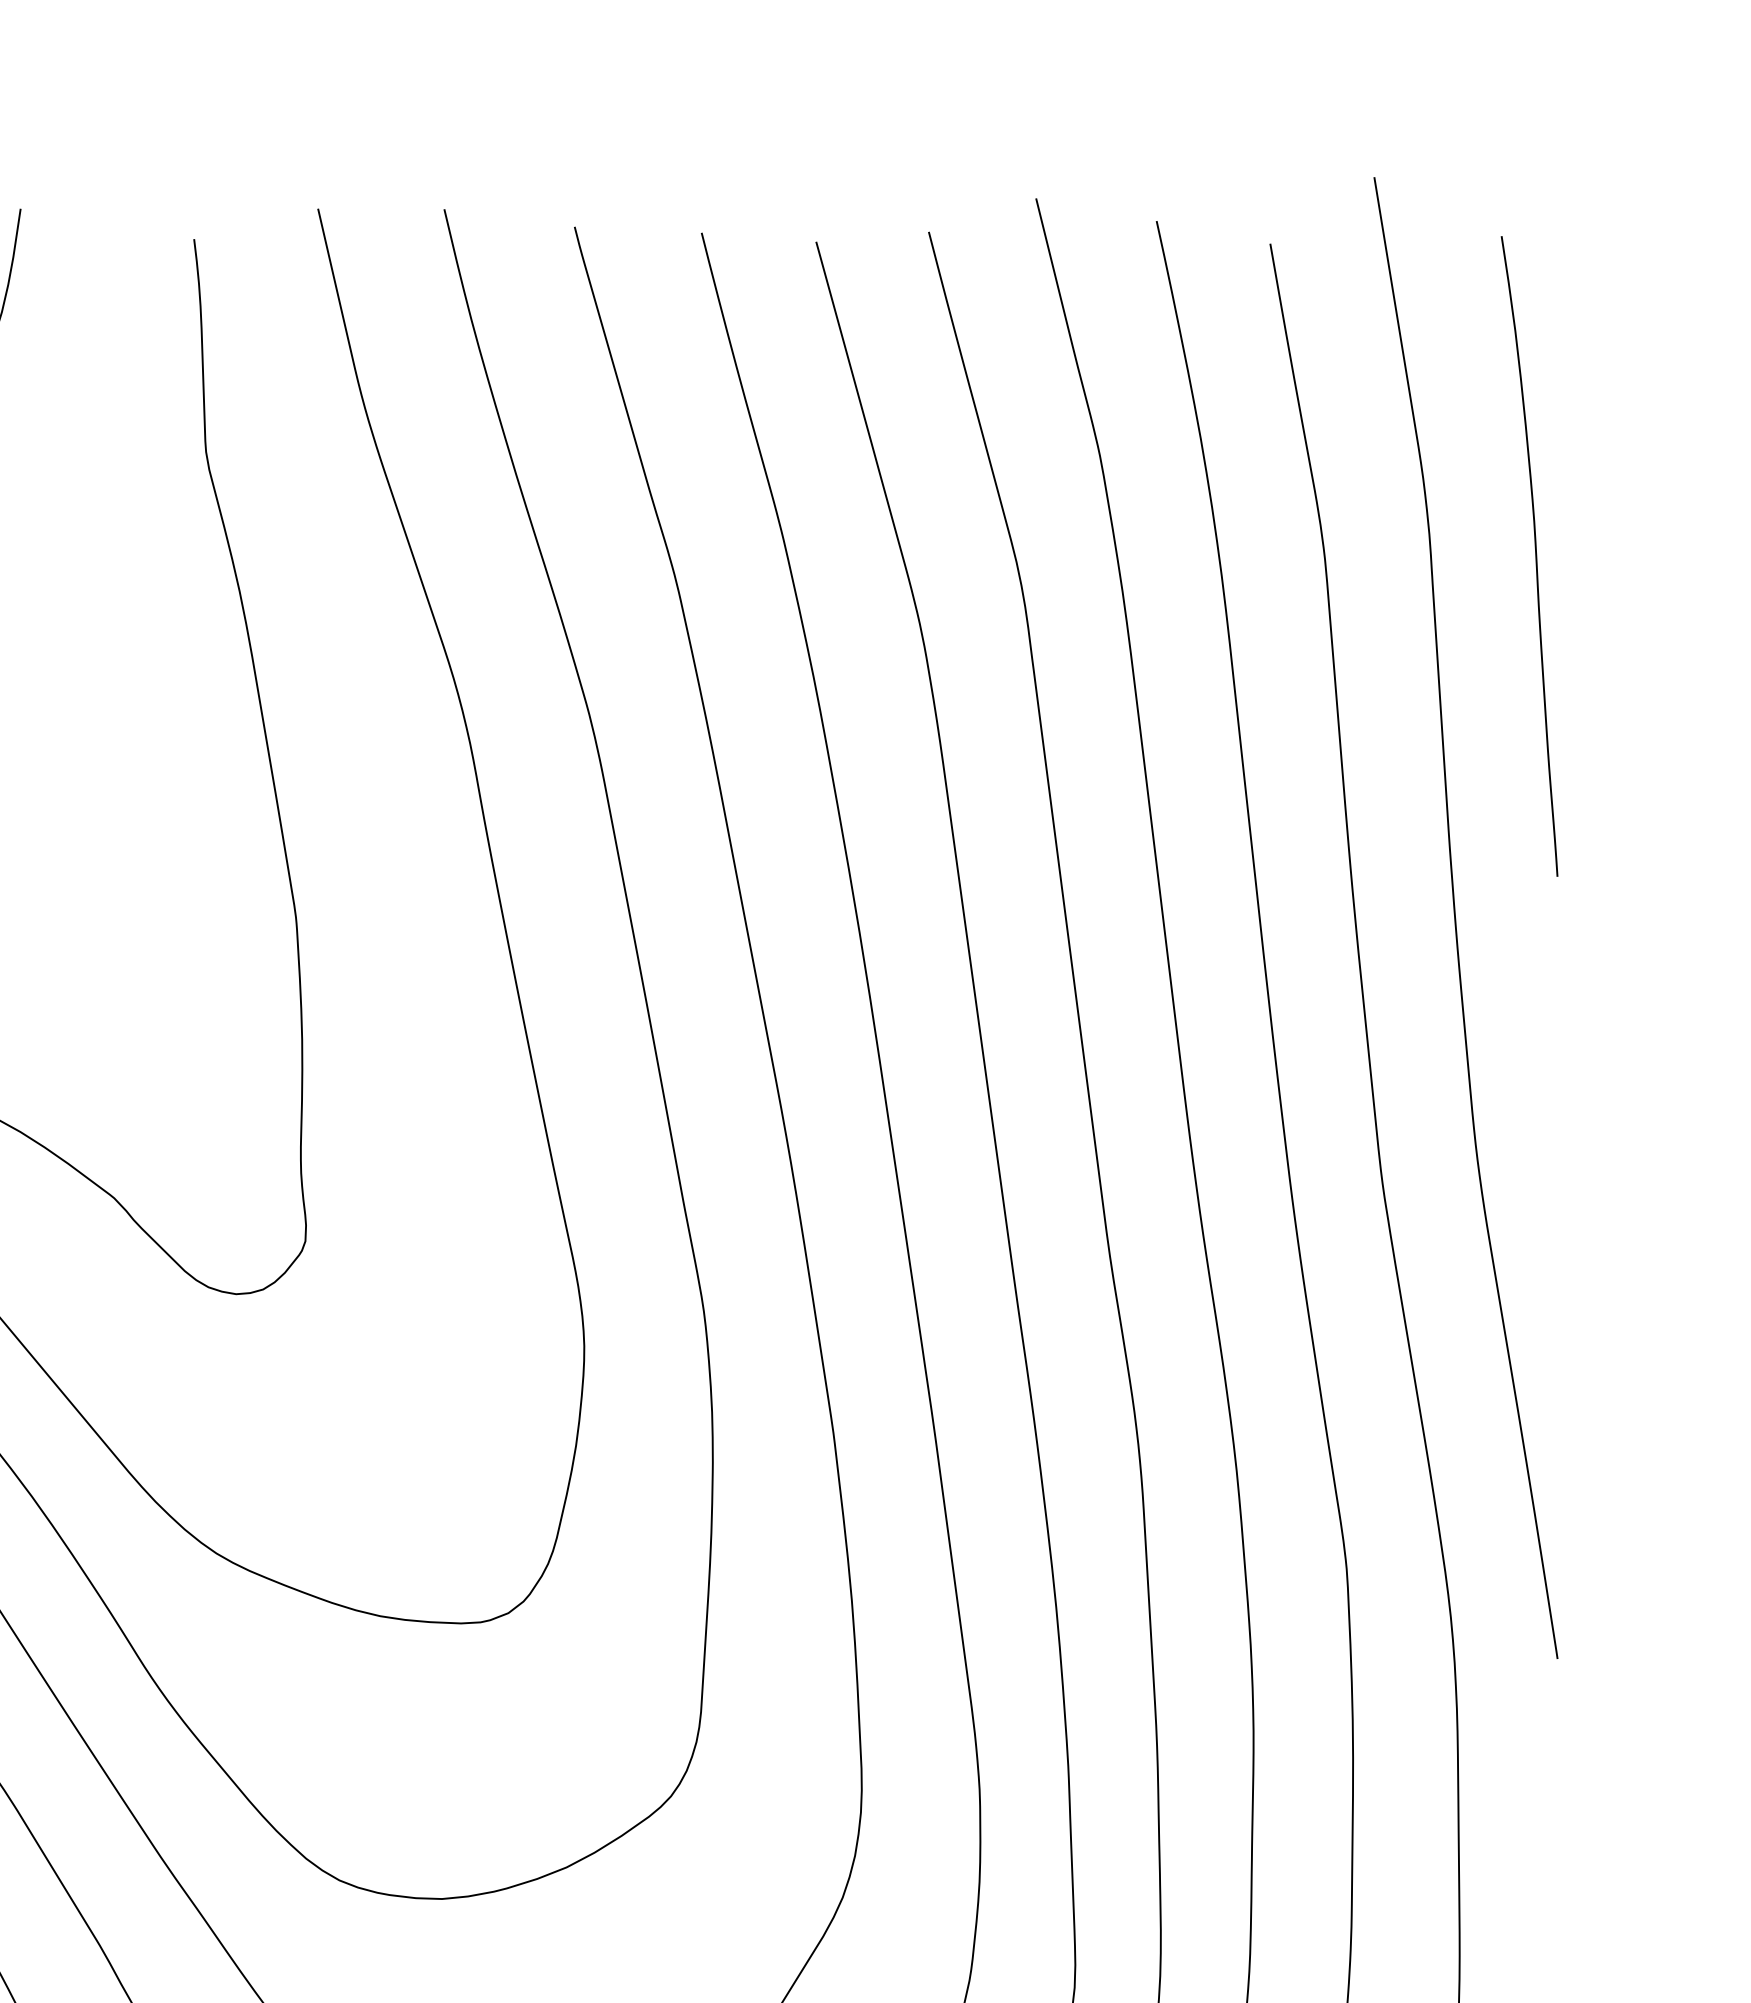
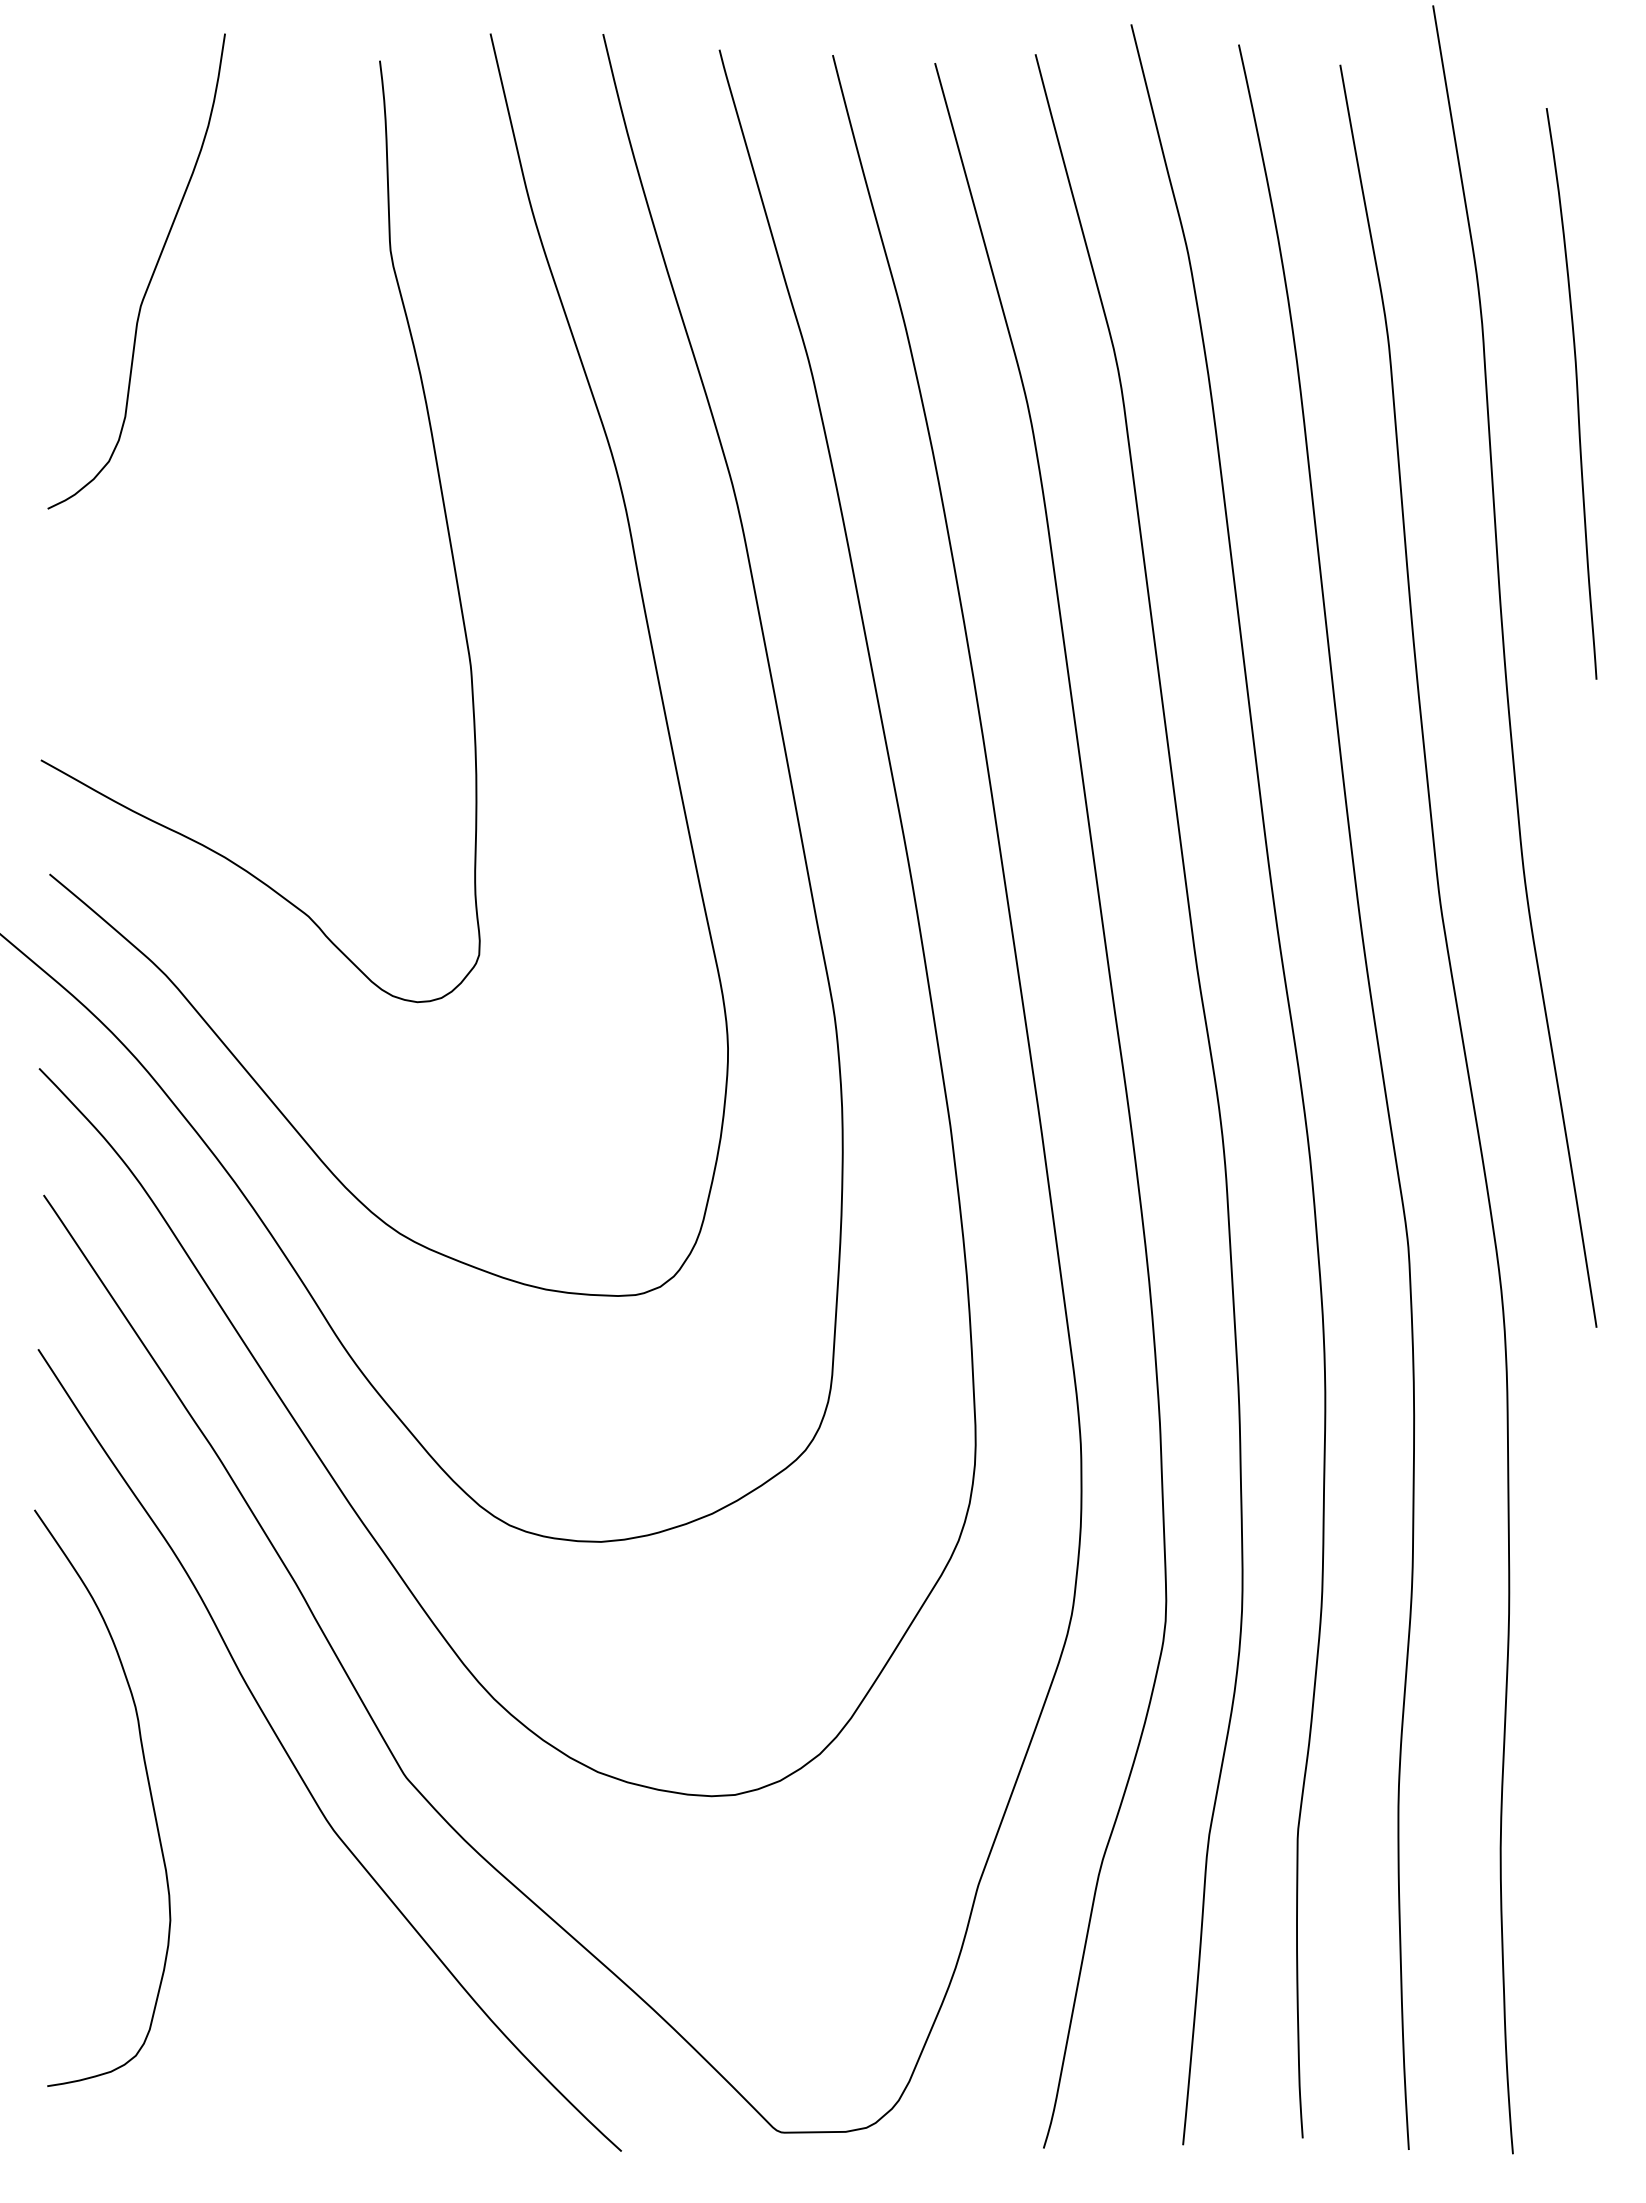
curve: (1535, 556) -> (1576, 393), moved

